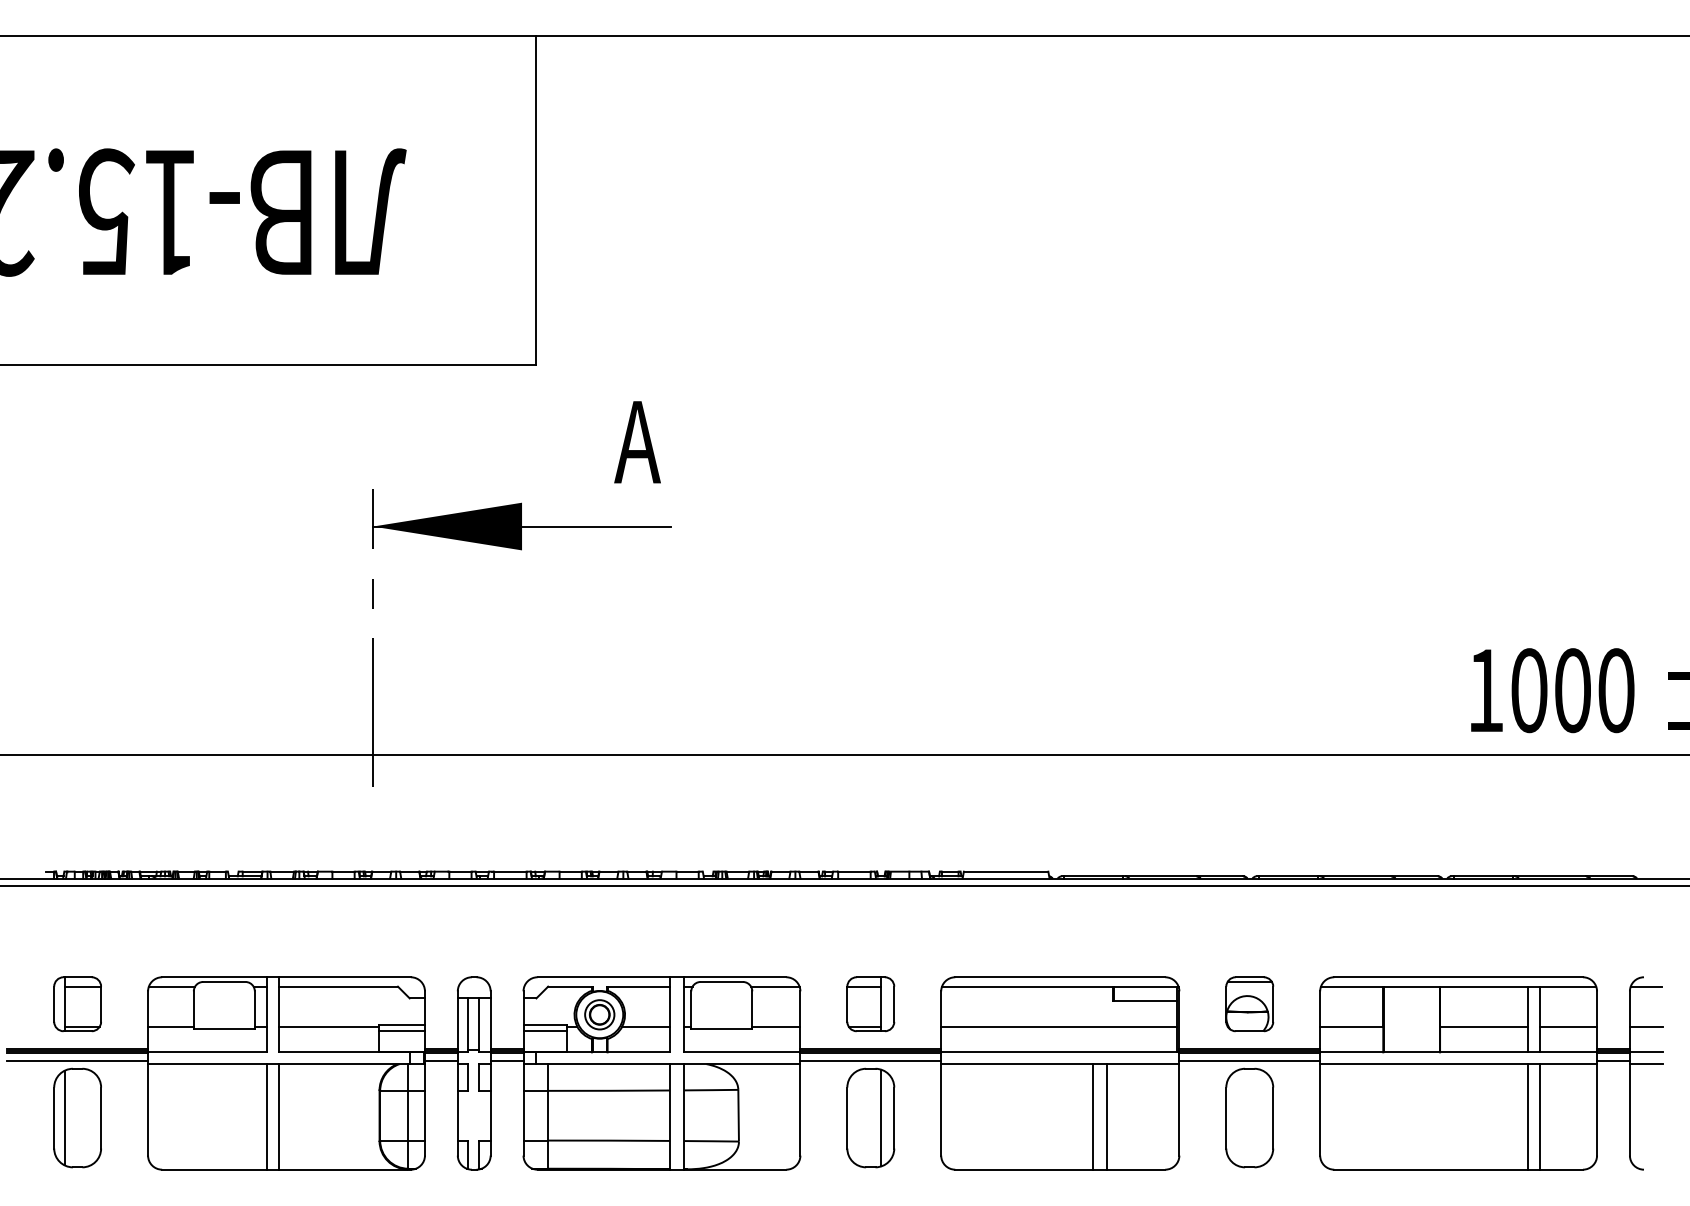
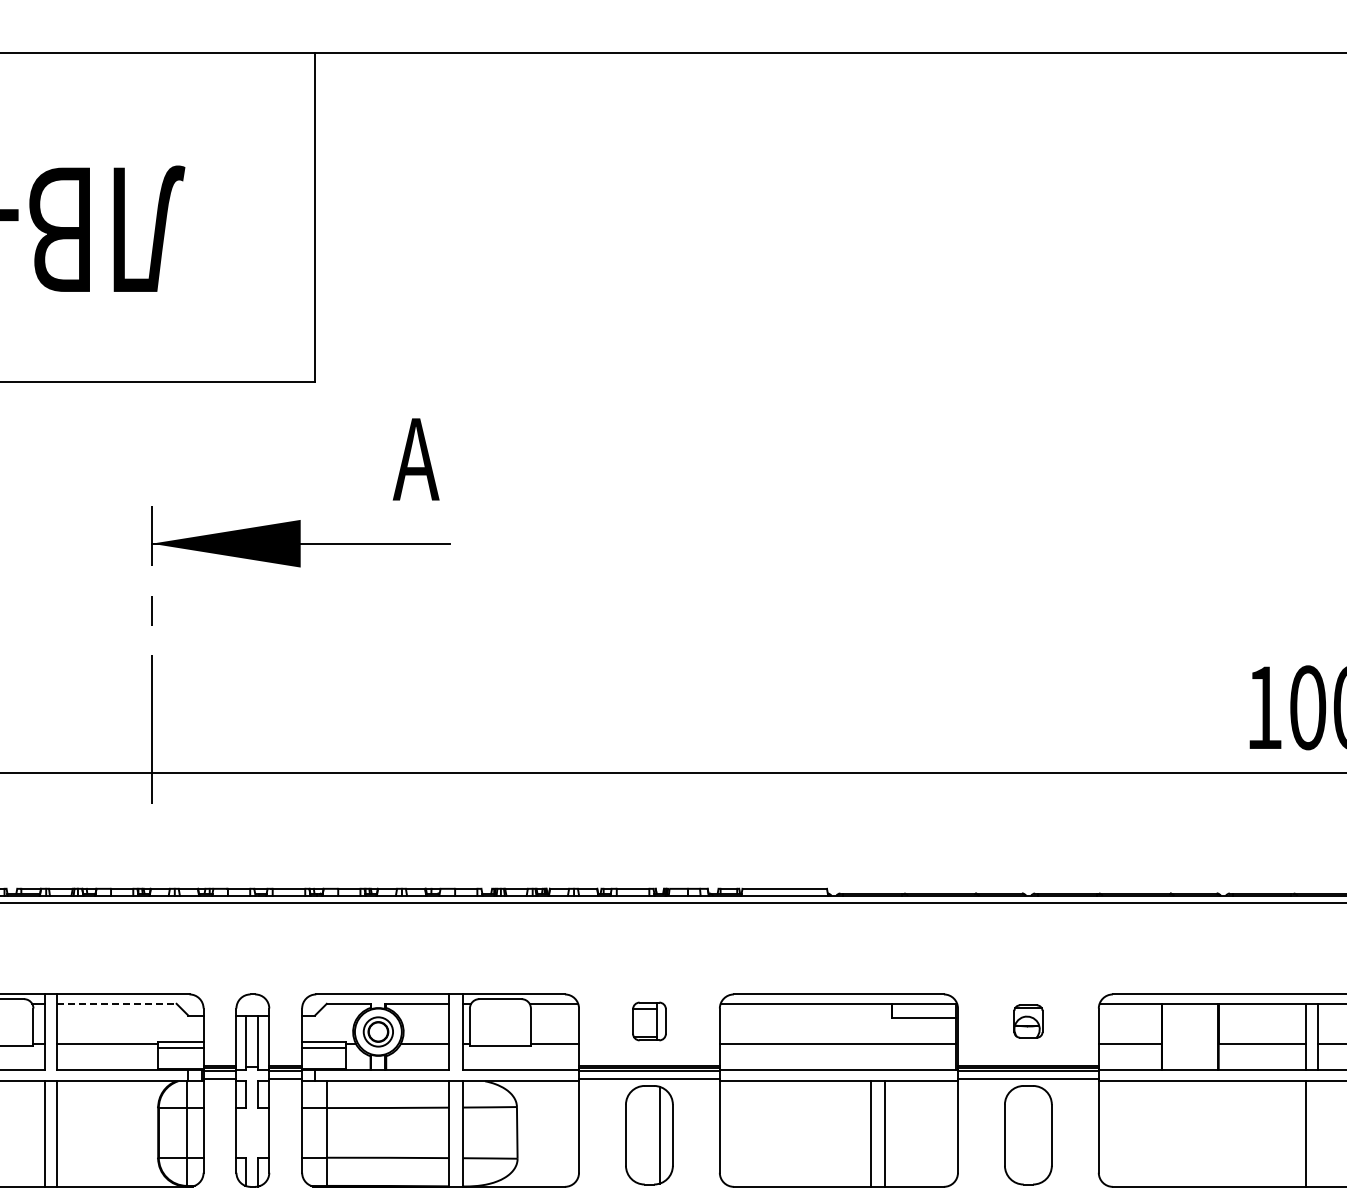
line: (338, 986) -> (117, 1003), solid -> dashed
part: (870, 1004) -> (649, 1021), size x0.7
part: (1249, 1004) -> (1028, 1021), size x0.6
line: (1539, 1116) -> (1318, 1133), removed

